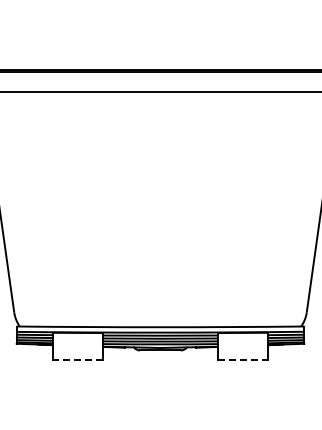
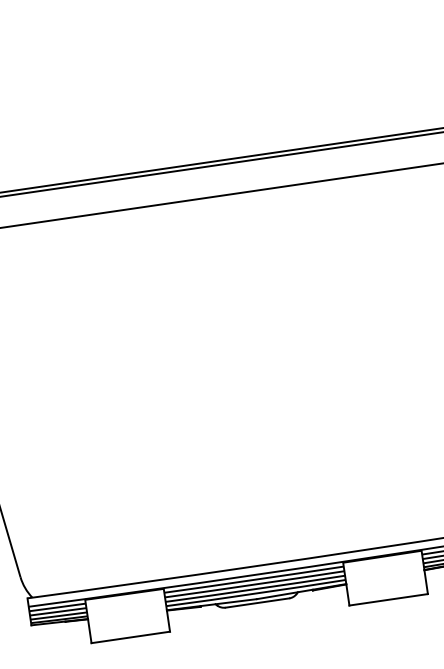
line: (77, 360) -> (130, 637), dashed -> solid
line: (243, 360) -> (389, 599), dashed -> solid

